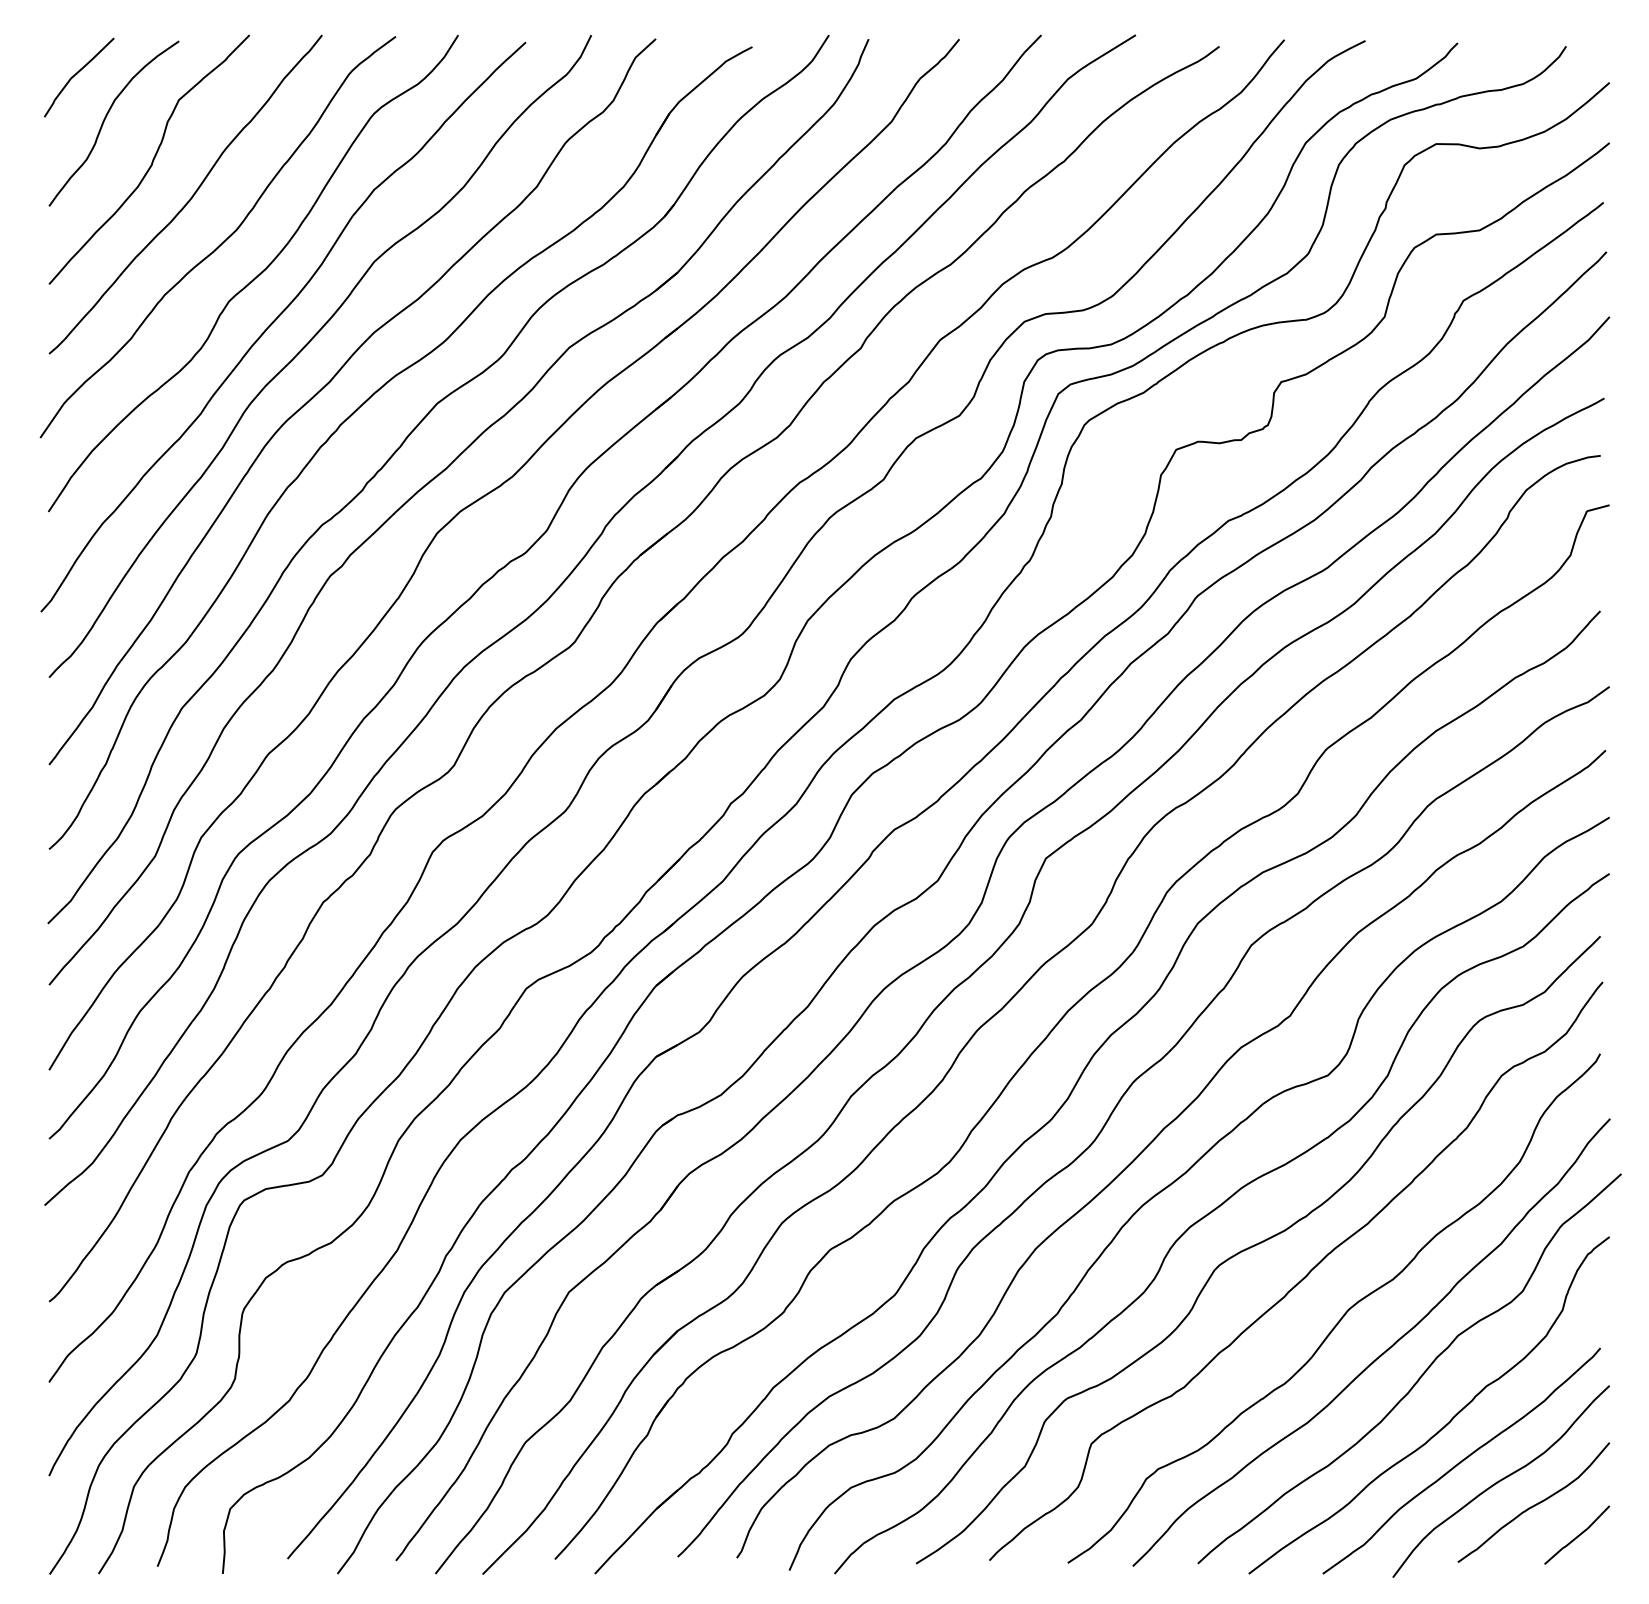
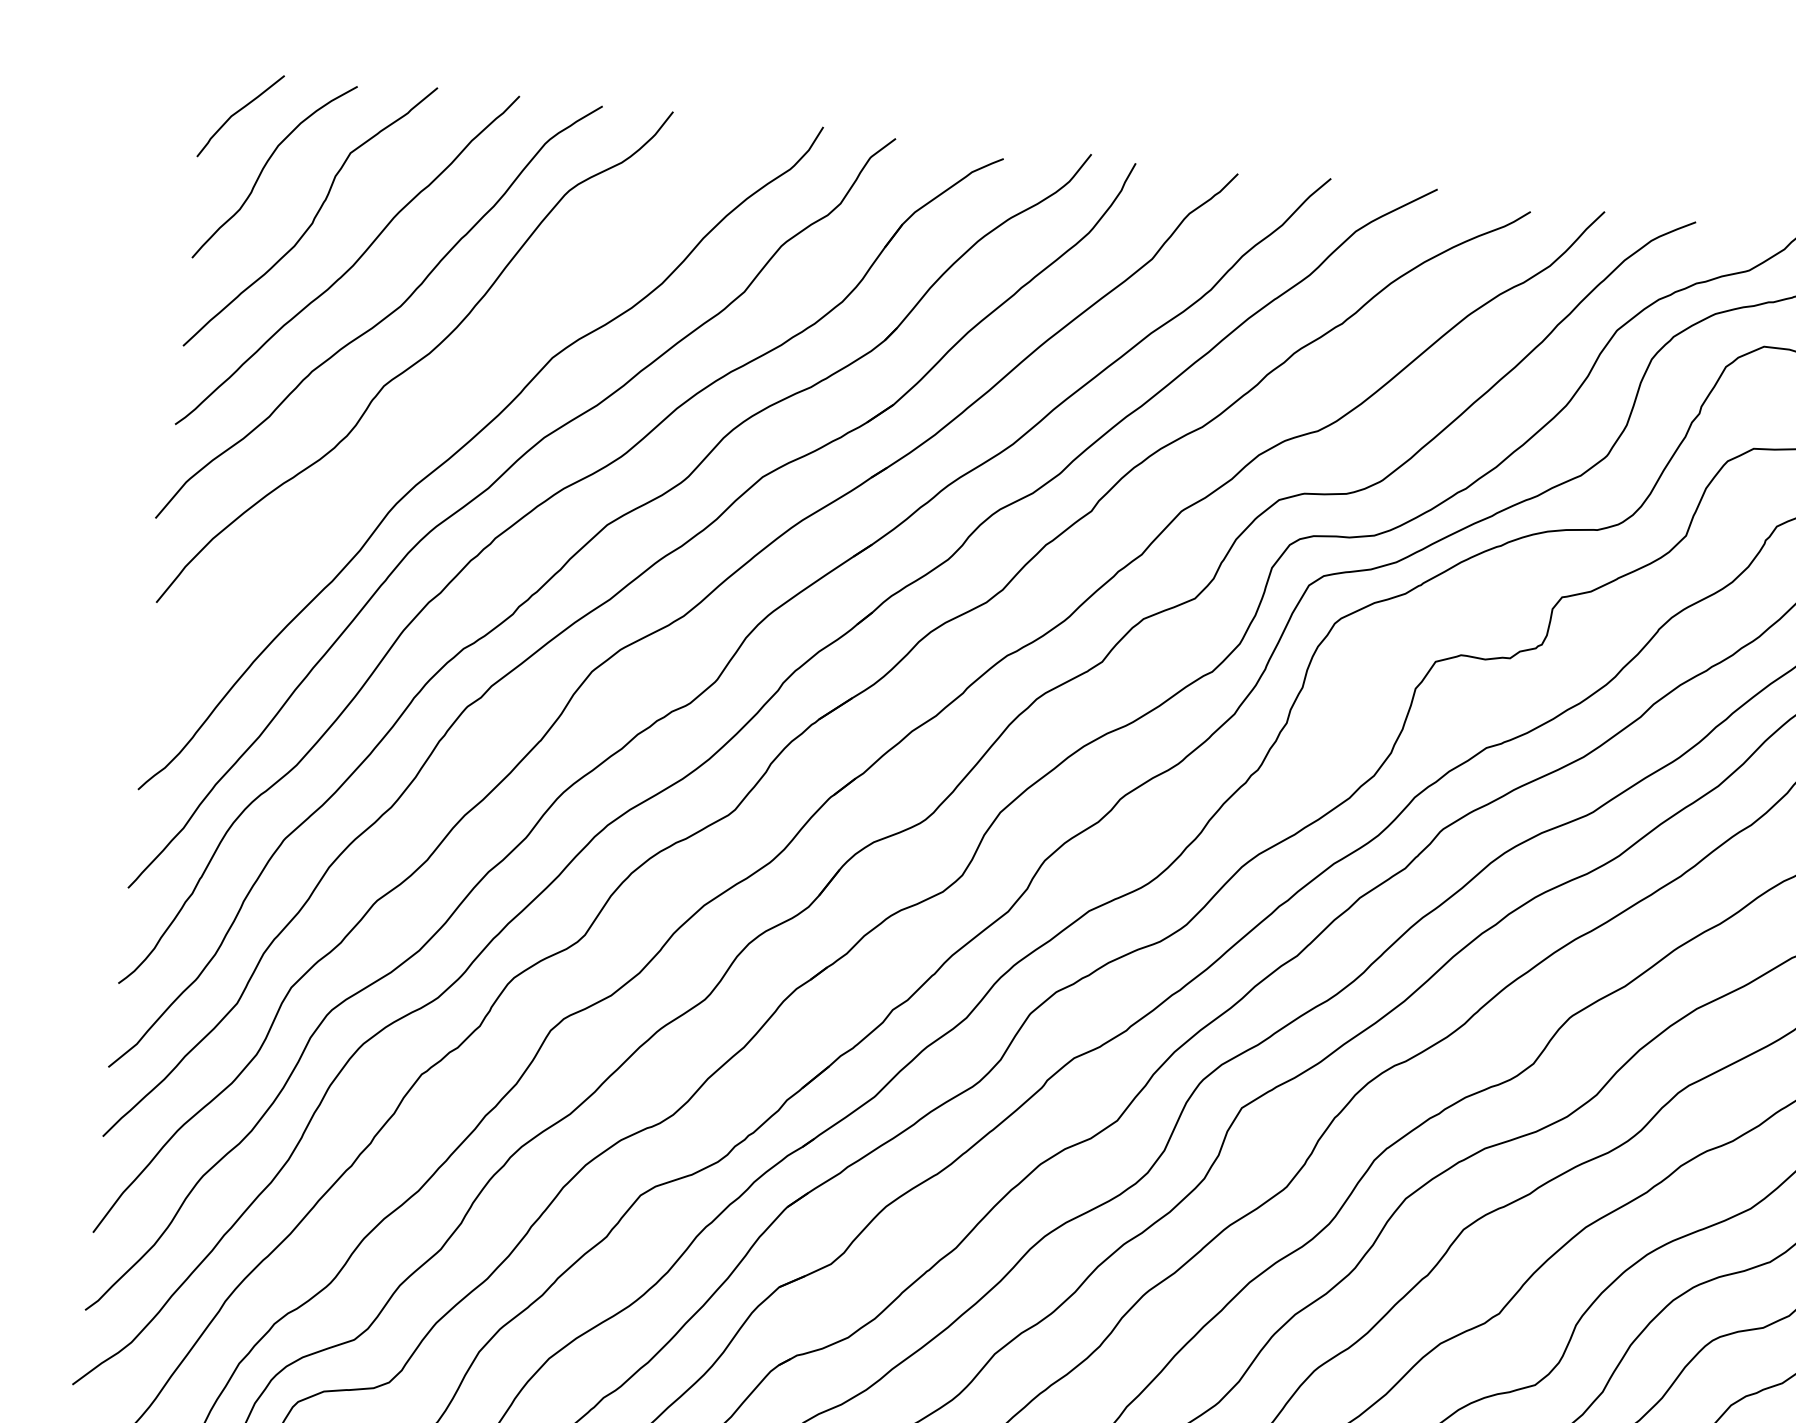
curve: (277, 319) -> (436, 411), removed

